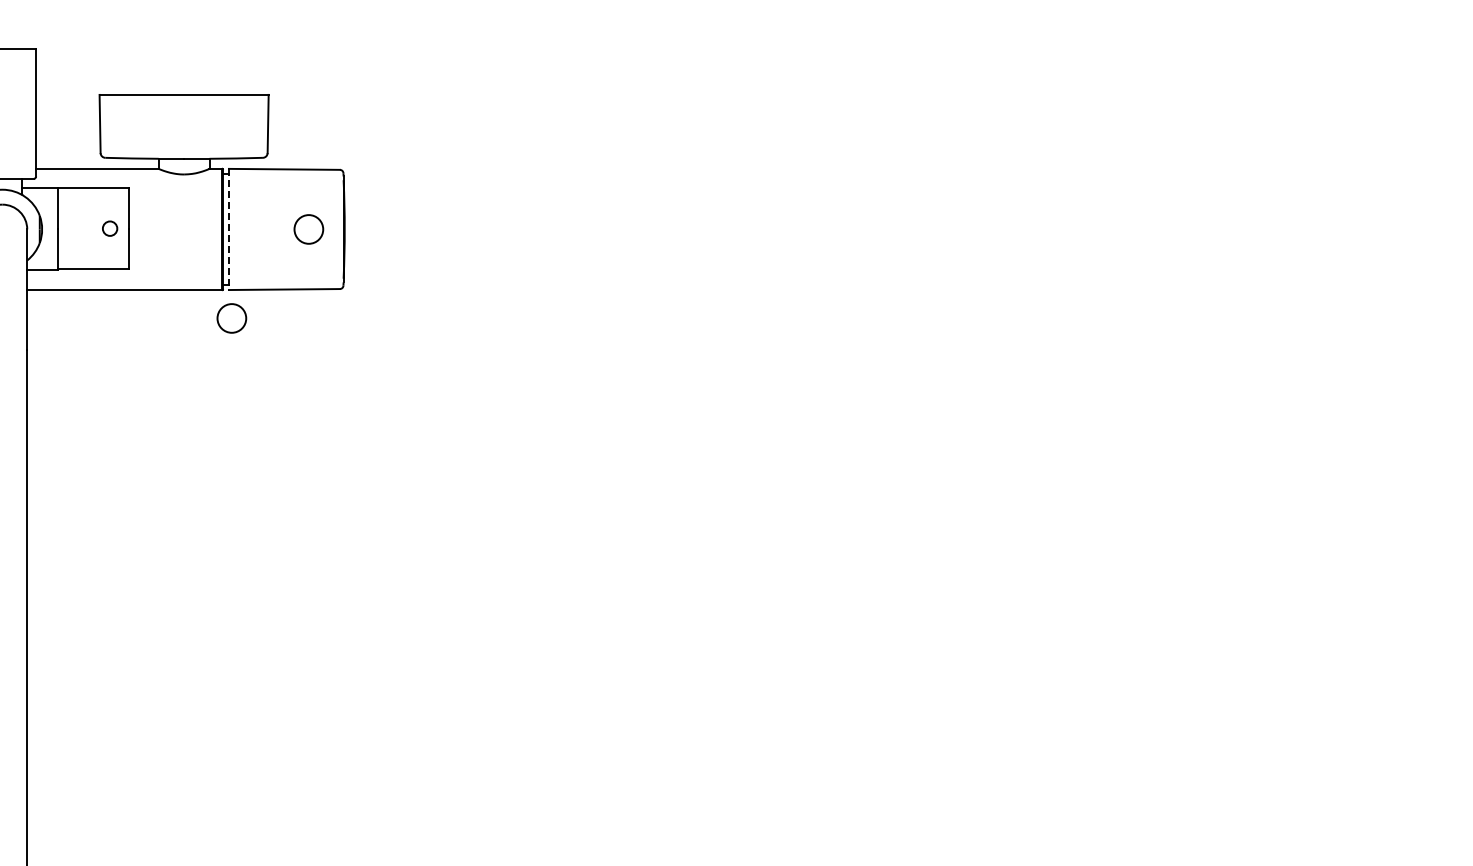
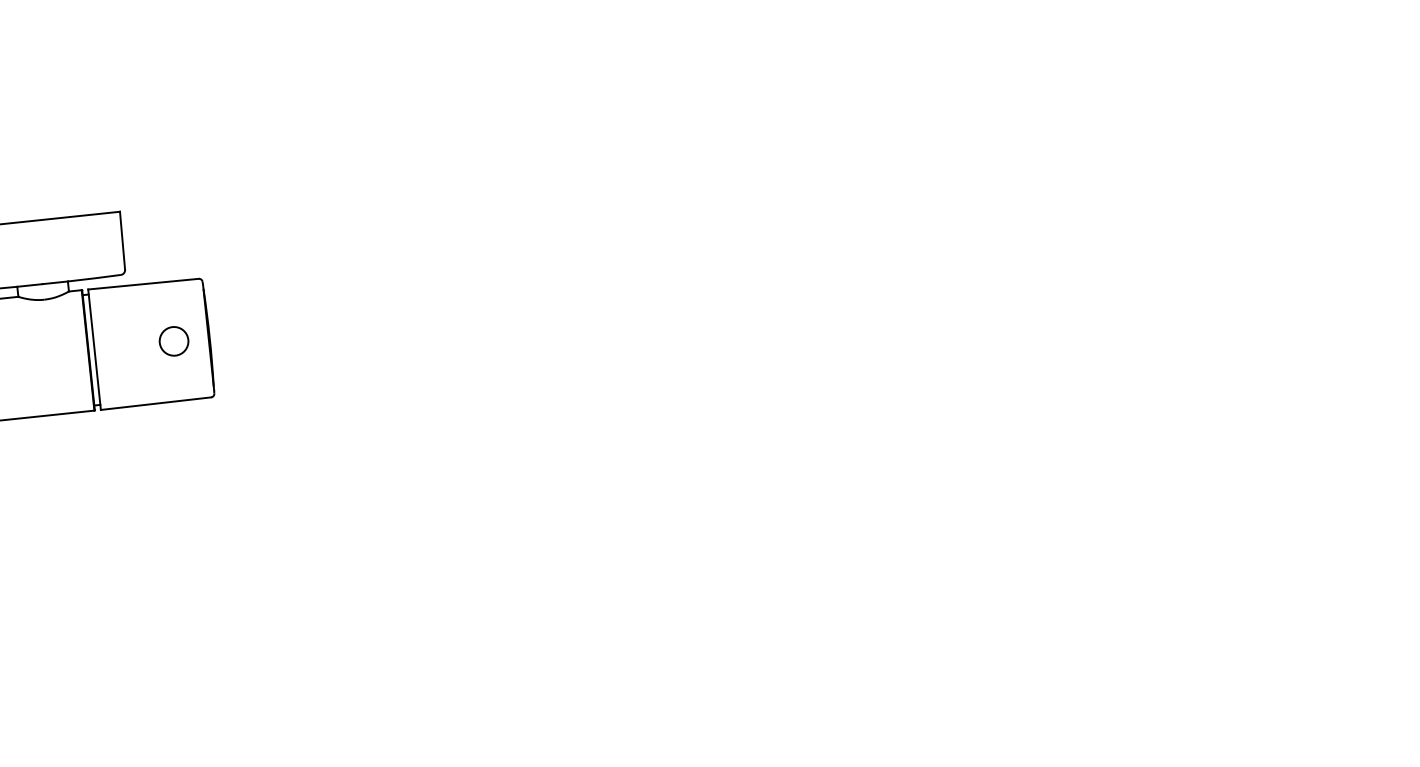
line: (228, 229) -> (94, 349), dashed -> solid
circle: (231, 318) -> (106, 438), removed

